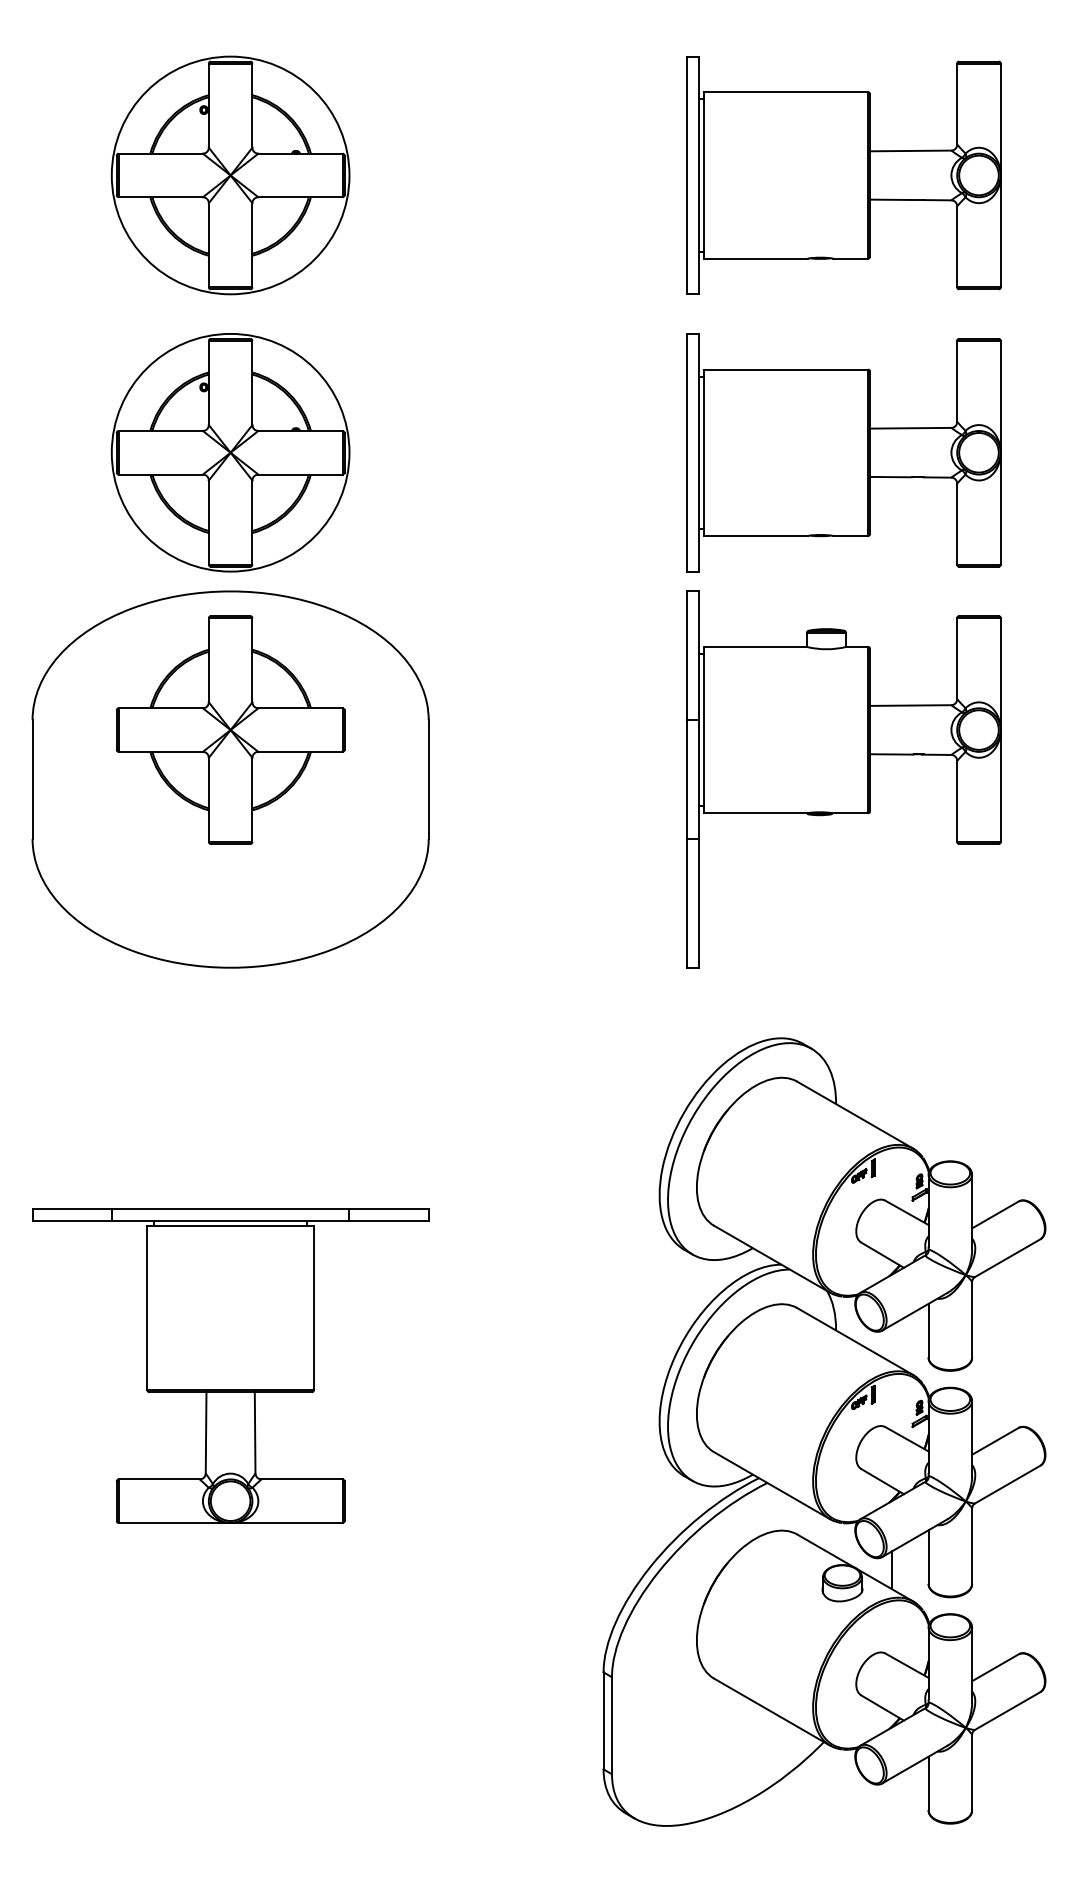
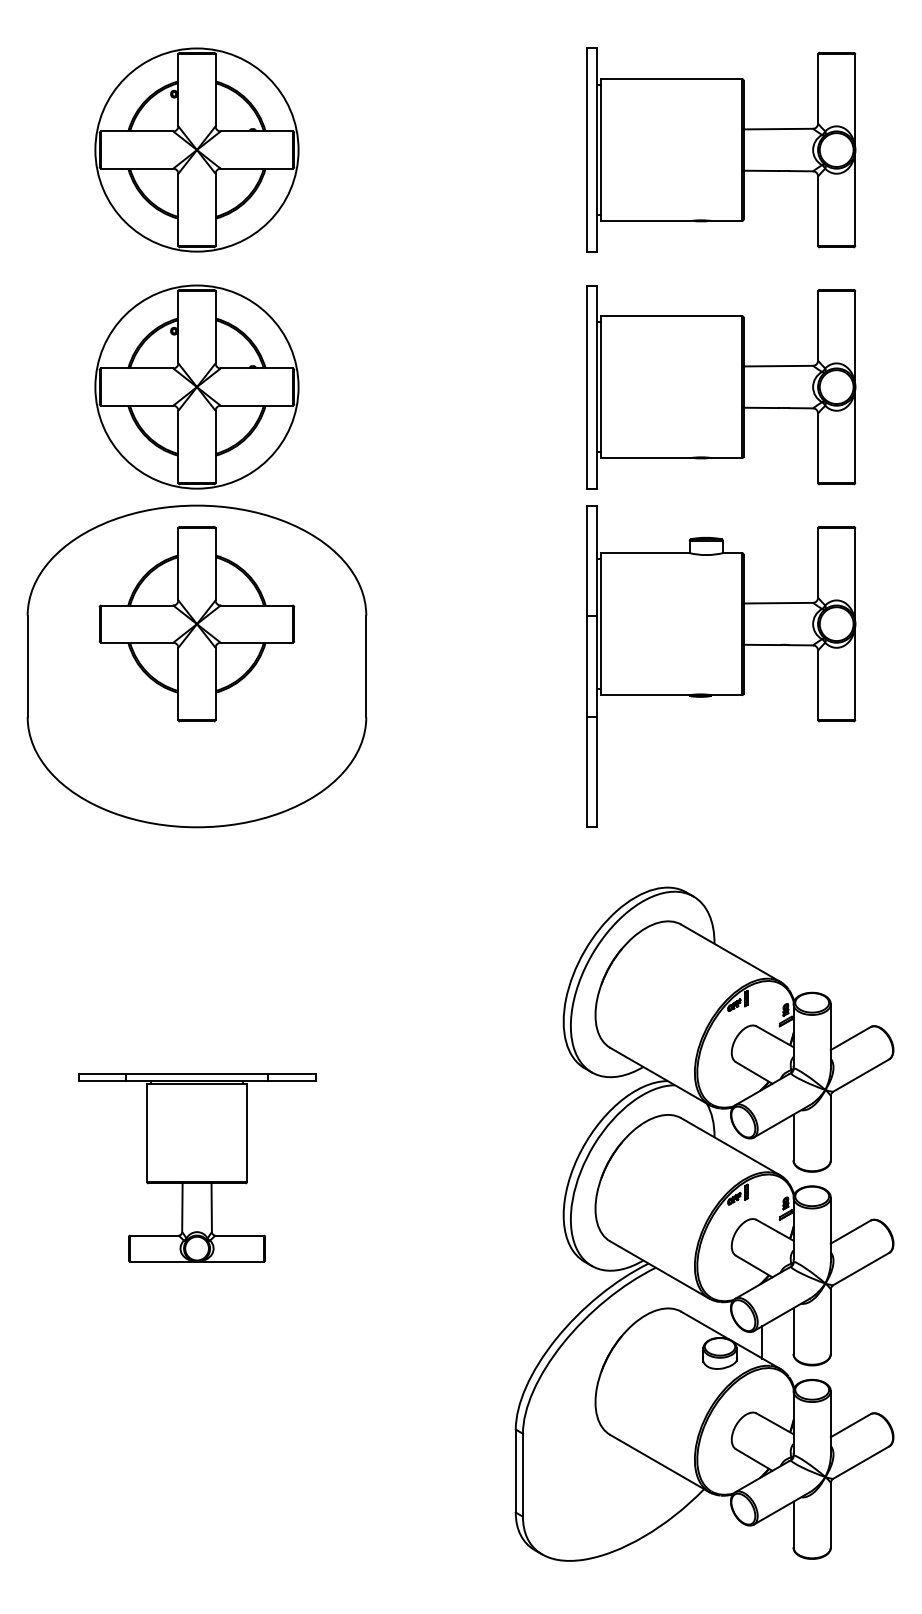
part: (230, 1365) -> (196, 1167), size x0.7

